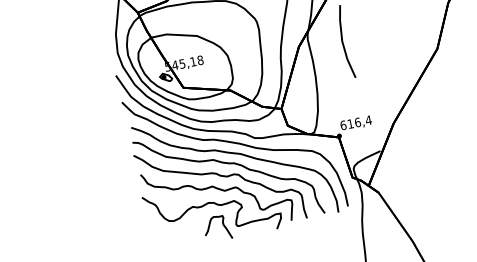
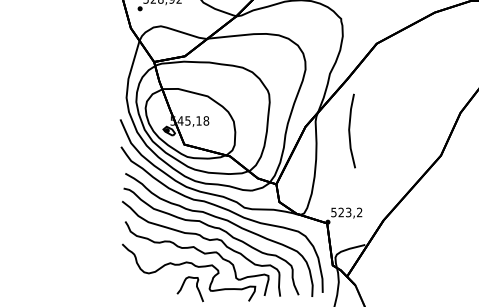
text: (355, 122) -> (346, 212), 616,4 -> 523,2

